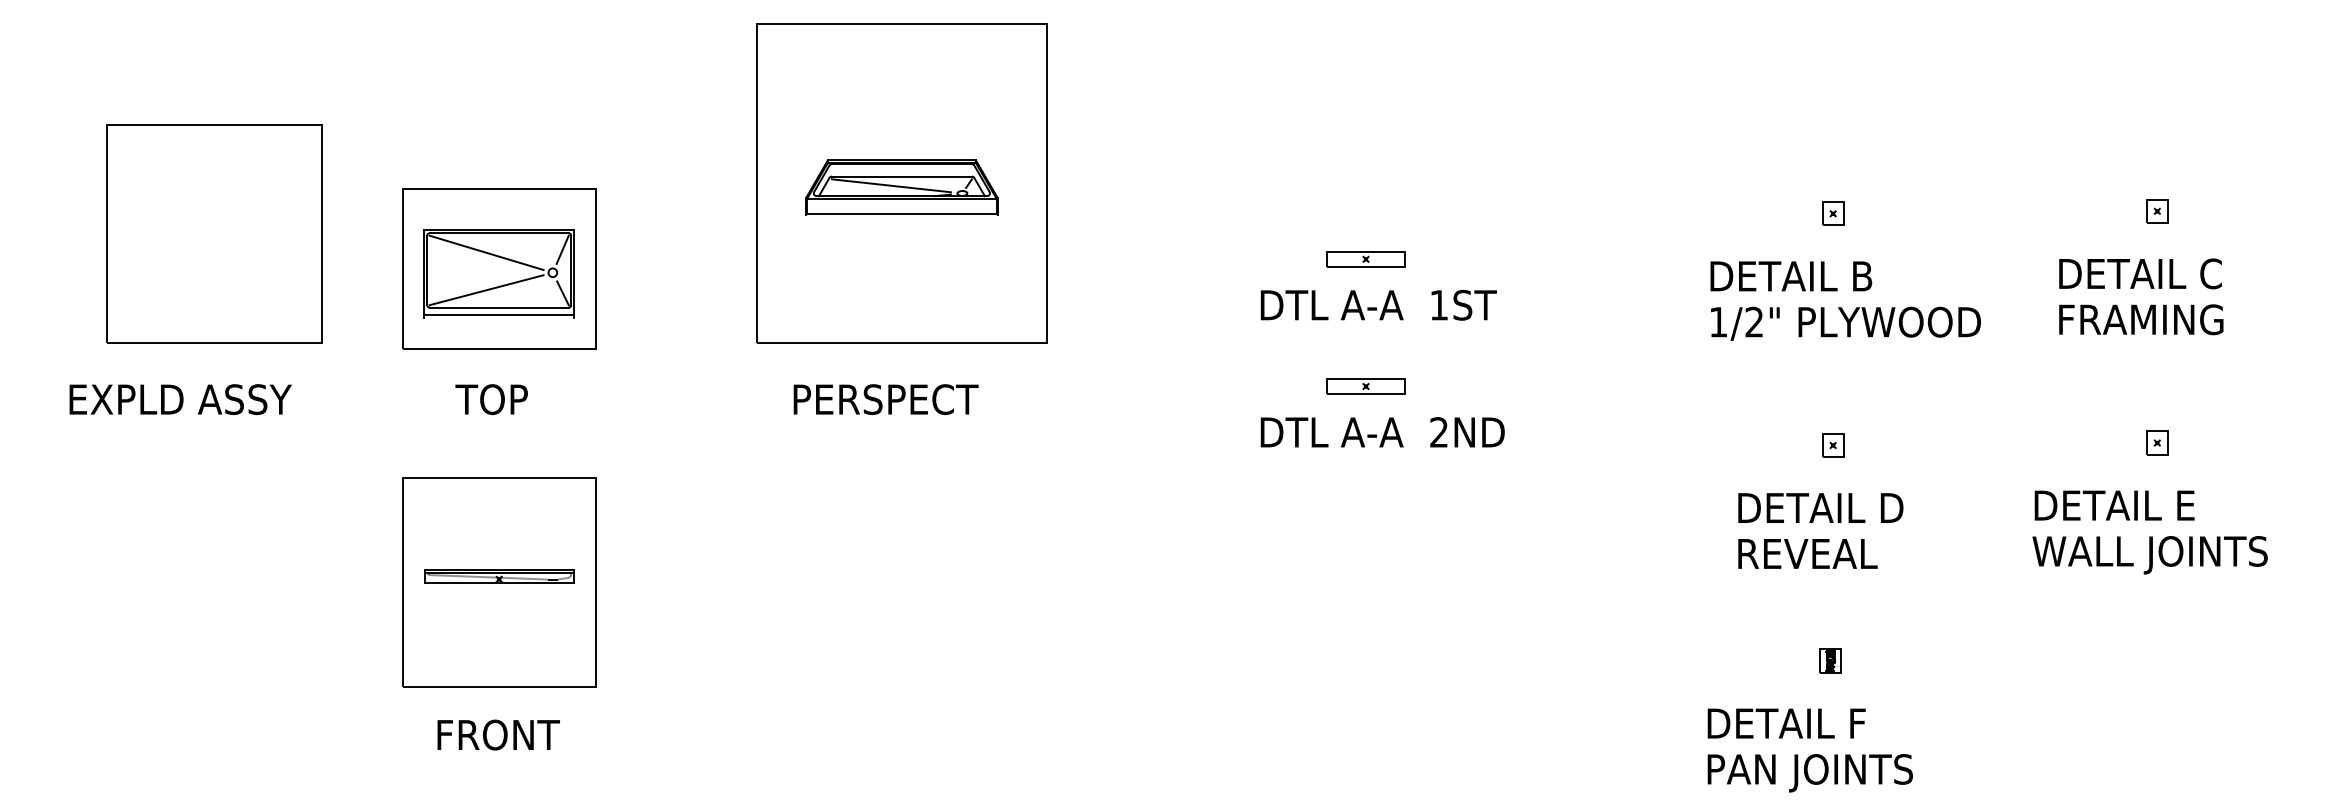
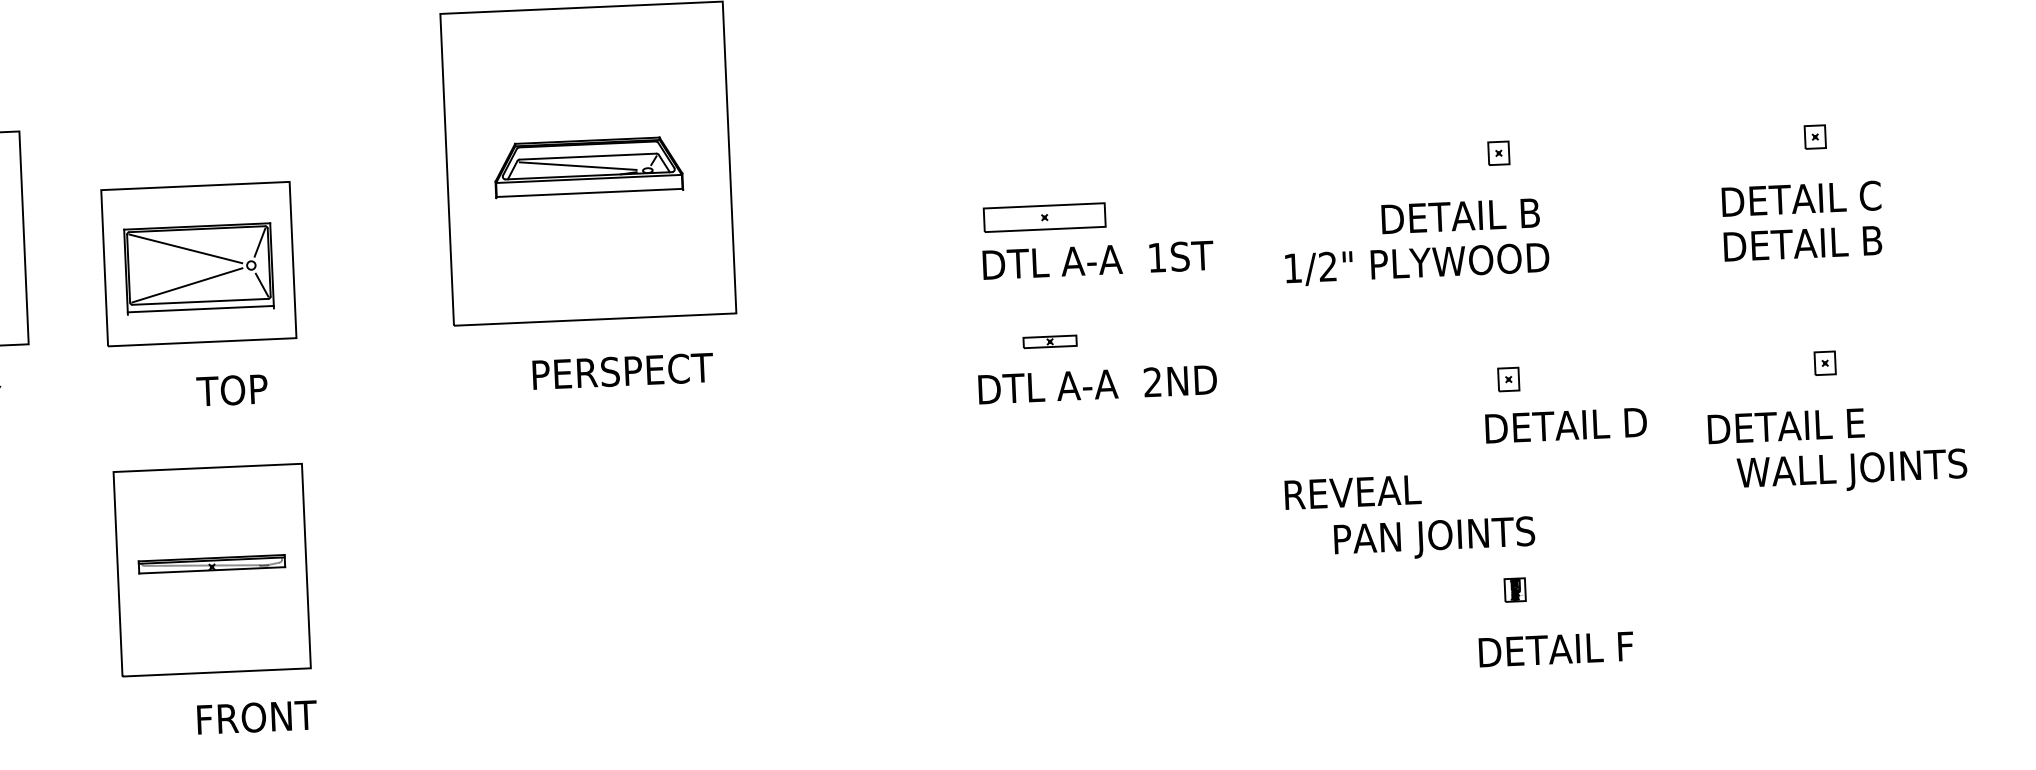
part: (1365, 259) -> (1044, 217), size x1.6
text: (1378, 304) -> (1097, 259), moved
text: (2142, 319) -> (1805, 243), FRAMING -> DETAIL B
text: (1845, 323) -> (1417, 264), moved
part: (1365, 386) -> (1049, 341), size x0.7
text: (491, 399) -> (231, 390), moved
text: (885, 399) -> (622, 371), moved
text: (1382, 432) -> (1097, 384), moved
text: (1820, 507) -> (1565, 424), moved
text: (1807, 553) -> (1352, 492), moved
text: (2149, 555) -> (1851, 472), moved
text: (1786, 723) -> (1556, 649), moved
text: (498, 734) -> (257, 716), moved
text: (1809, 773) -> (1433, 539), moved

